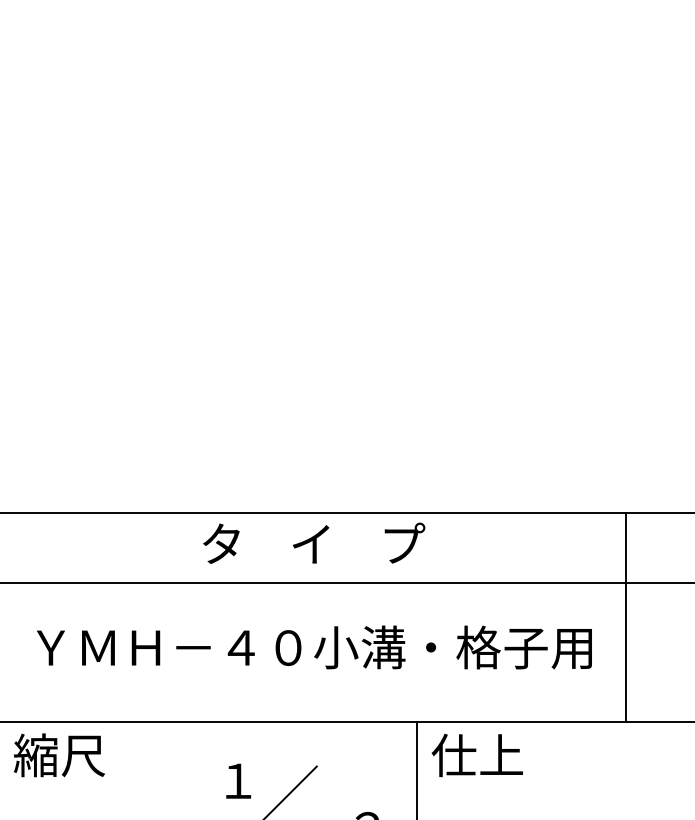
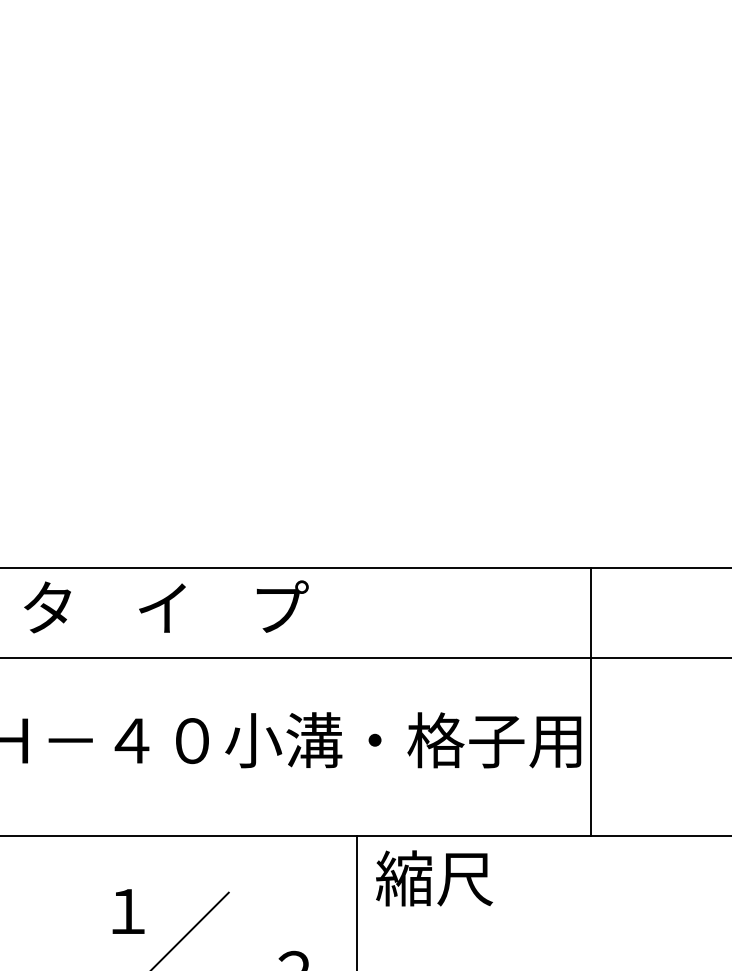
text: (314, 542) -> (166, 605), moved
line: (625, 617) -> (590, 701), moved
text: (476, 755) -> (433, 878), 仕上 -> 縮尺

